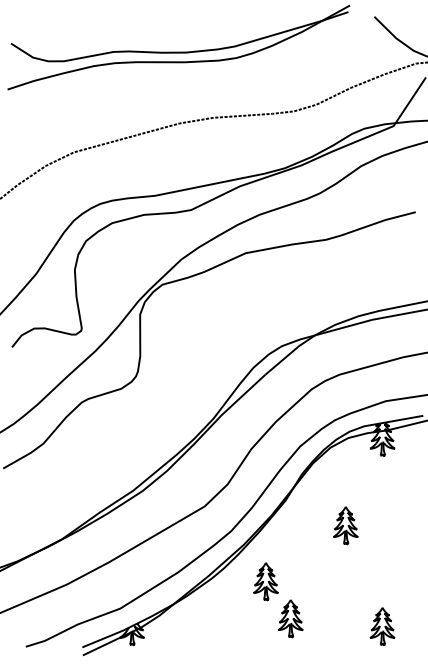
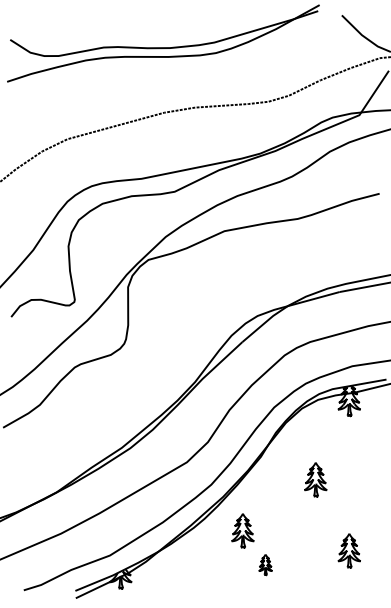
part: (290, 618) -> (265, 564), size x0.6
part: (382, 626) -> (349, 550), moved

